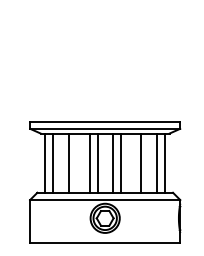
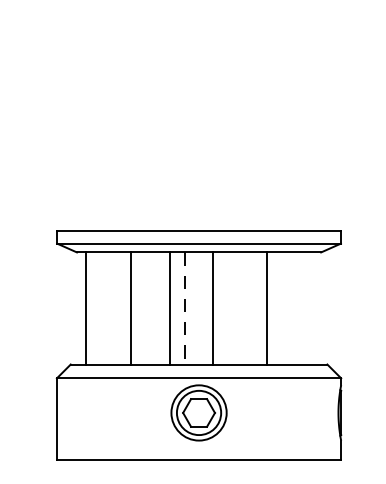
line: (53, 162) -> (101, 307), removed
line: (120, 162) -> (228, 307), removed
line: (156, 162) -> (296, 307), removed
line: (164, 162) -> (311, 307), removed
line: (97, 163) -> (184, 309), solid -> dashed

